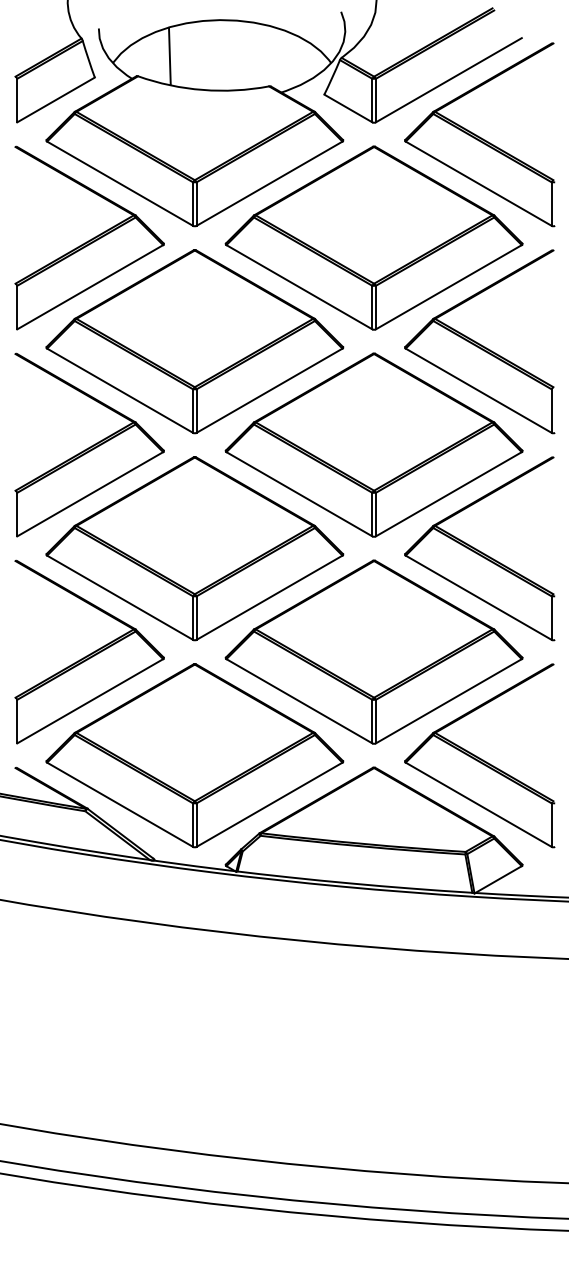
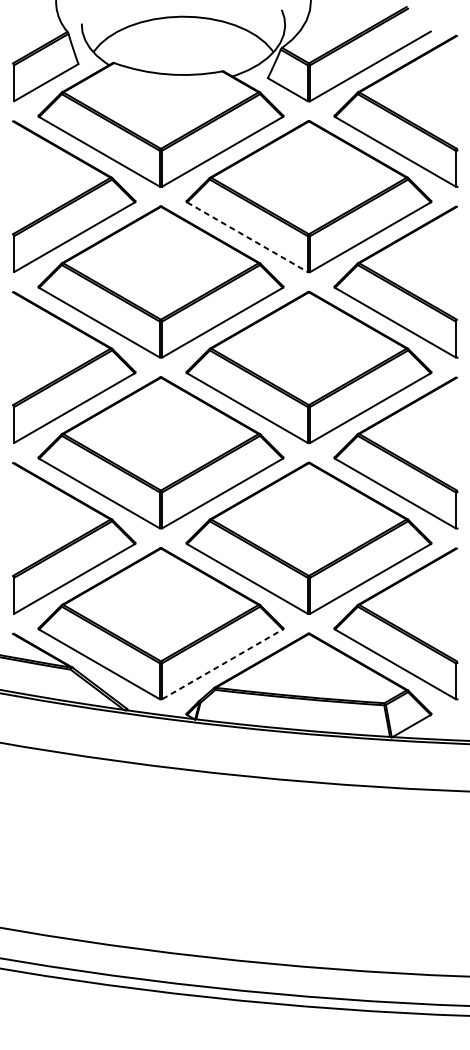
line: (169, 55) -> (140, 45), removed
line: (299, 287) -> (247, 237), solid -> dashed
line: (269, 804) -> (222, 664), solid -> dashed

